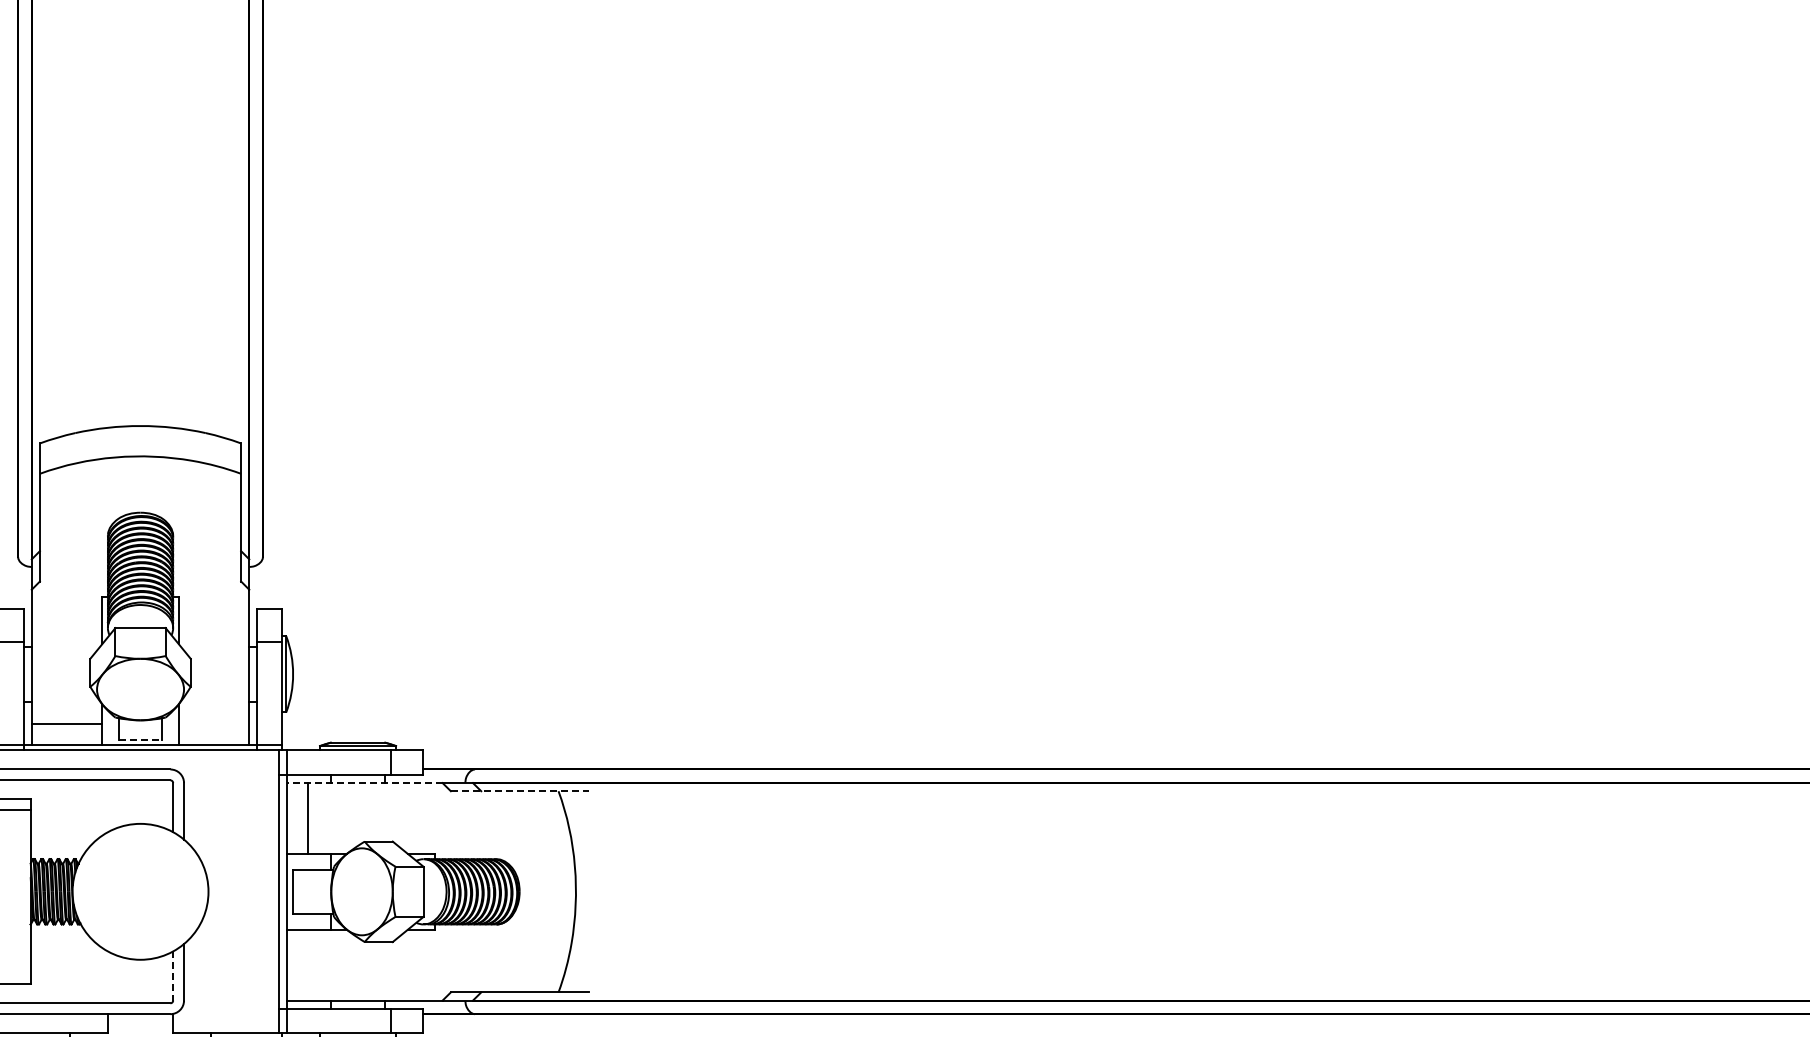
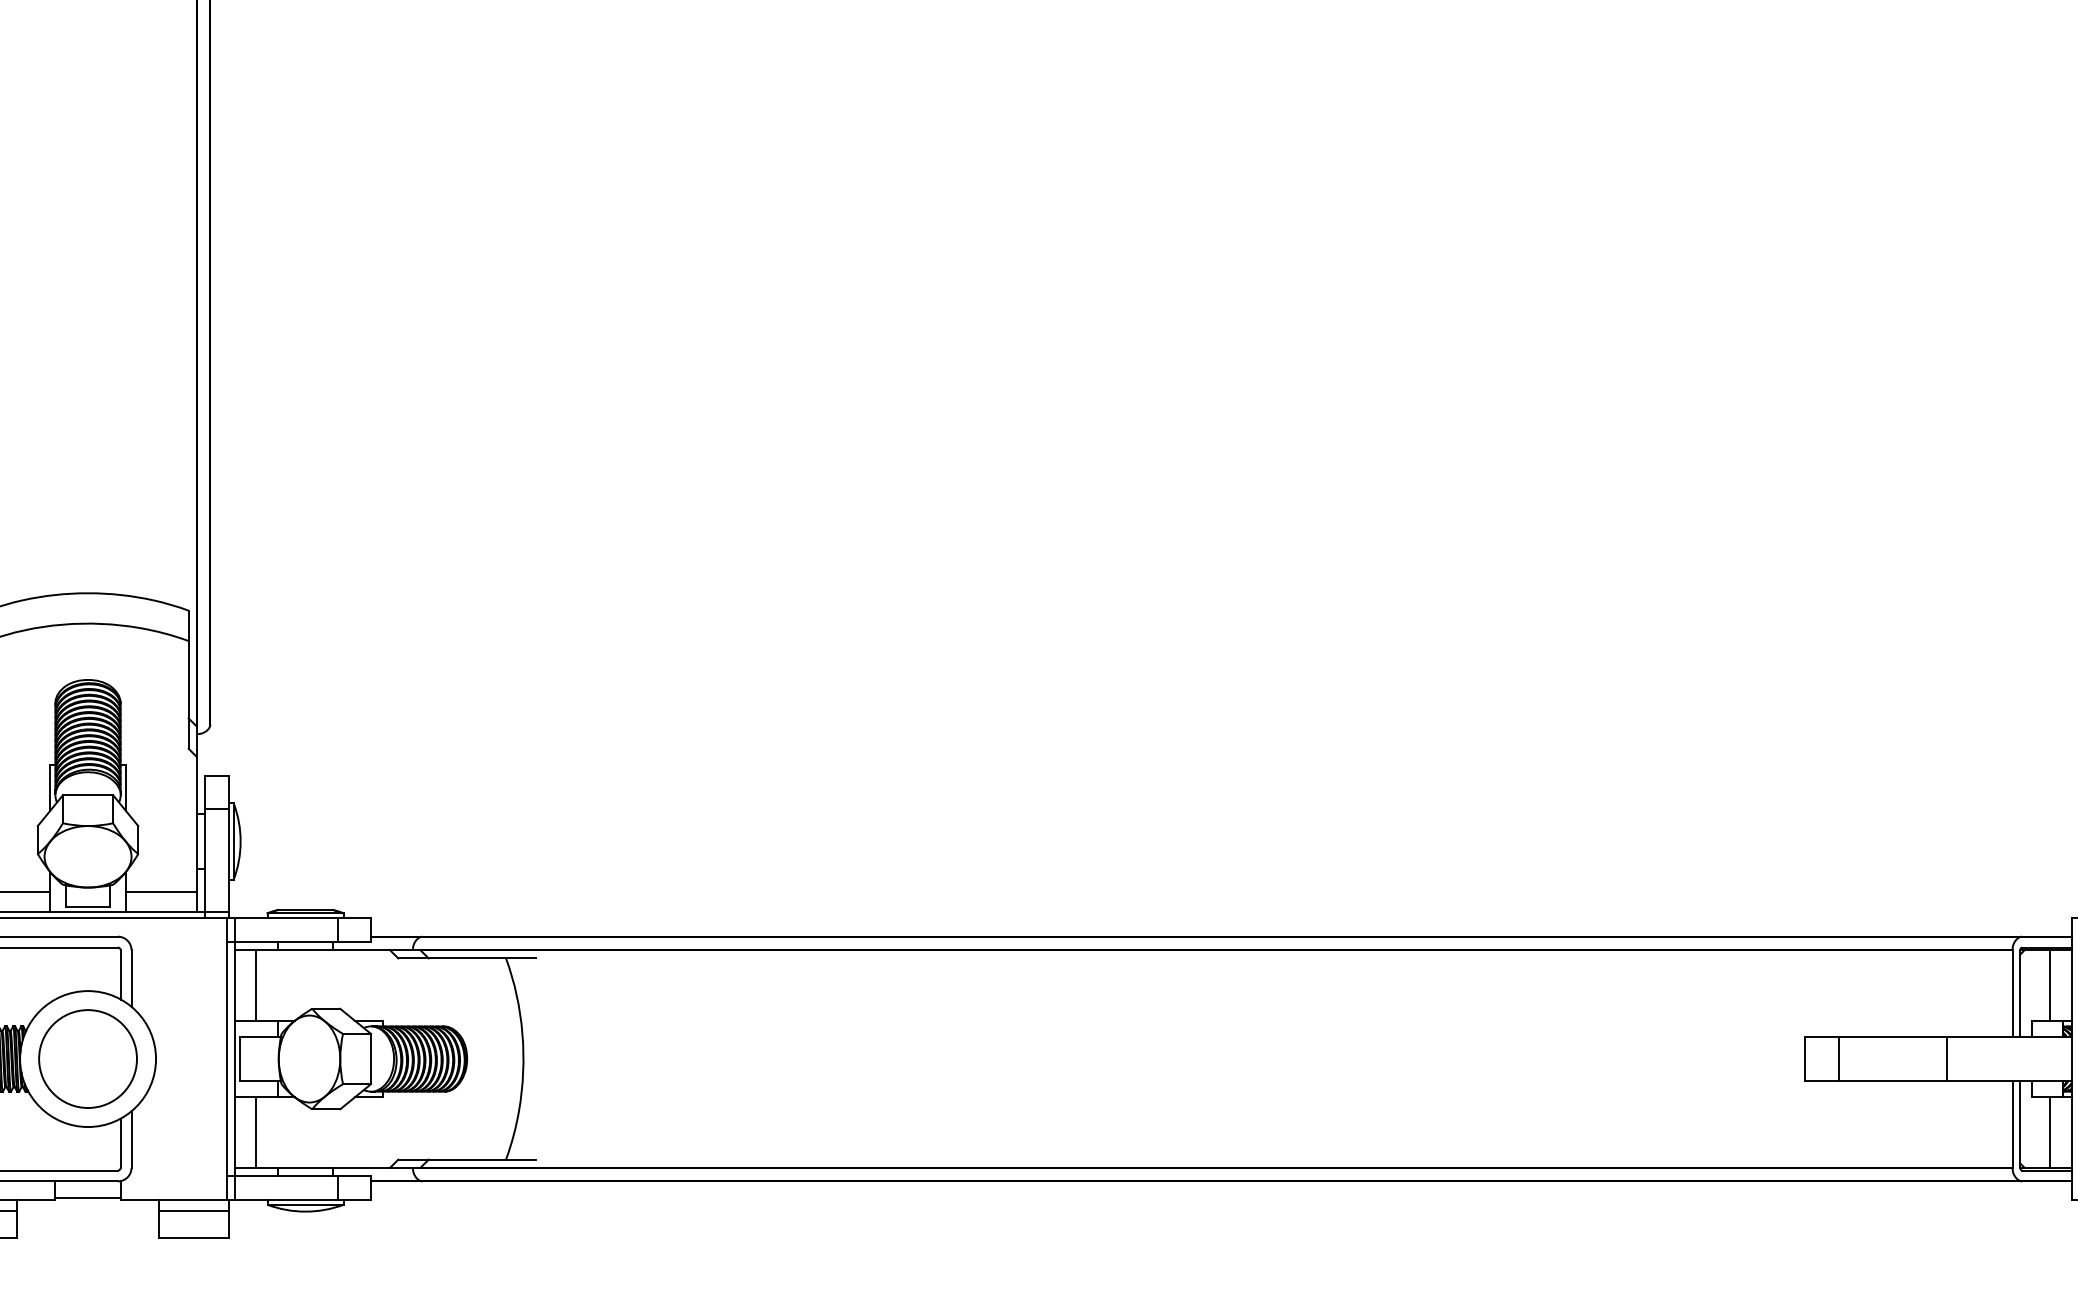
line: (213, 724) -> (161, 891), added
line: (140, 739) -> (88, 906), dashed -> solid
line: (364, 783) -> (312, 950), dashed -> solid
line: (519, 791) -> (467, 958), dashed -> solid
circle: (139, 891) -> (87, 1058), added
line: (307, 965) -> (255, 1132), added
line: (172, 976) -> (120, 1143), dashed -> solid
line: (139, 1030) -> (87, 1197), added

